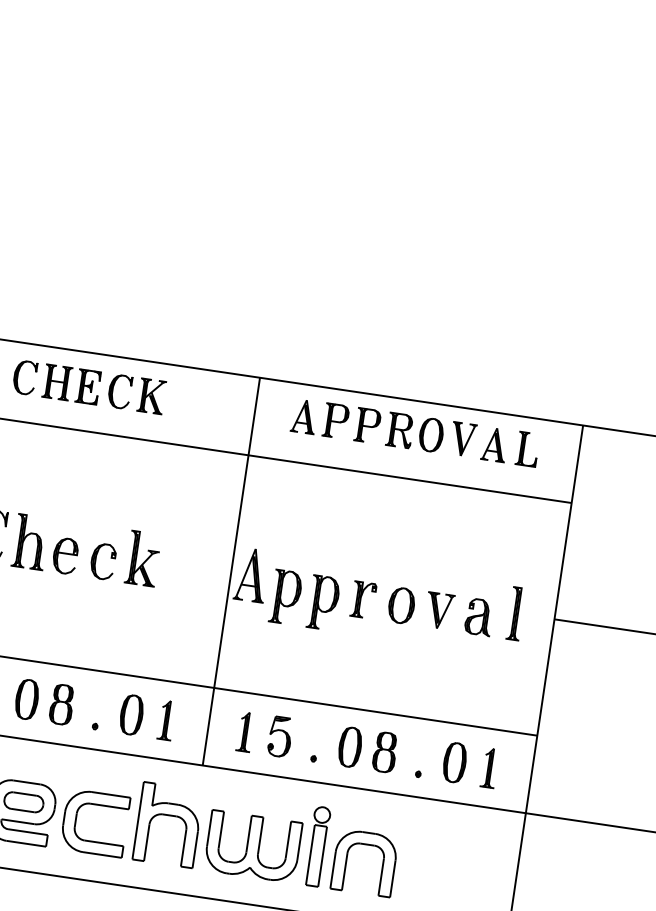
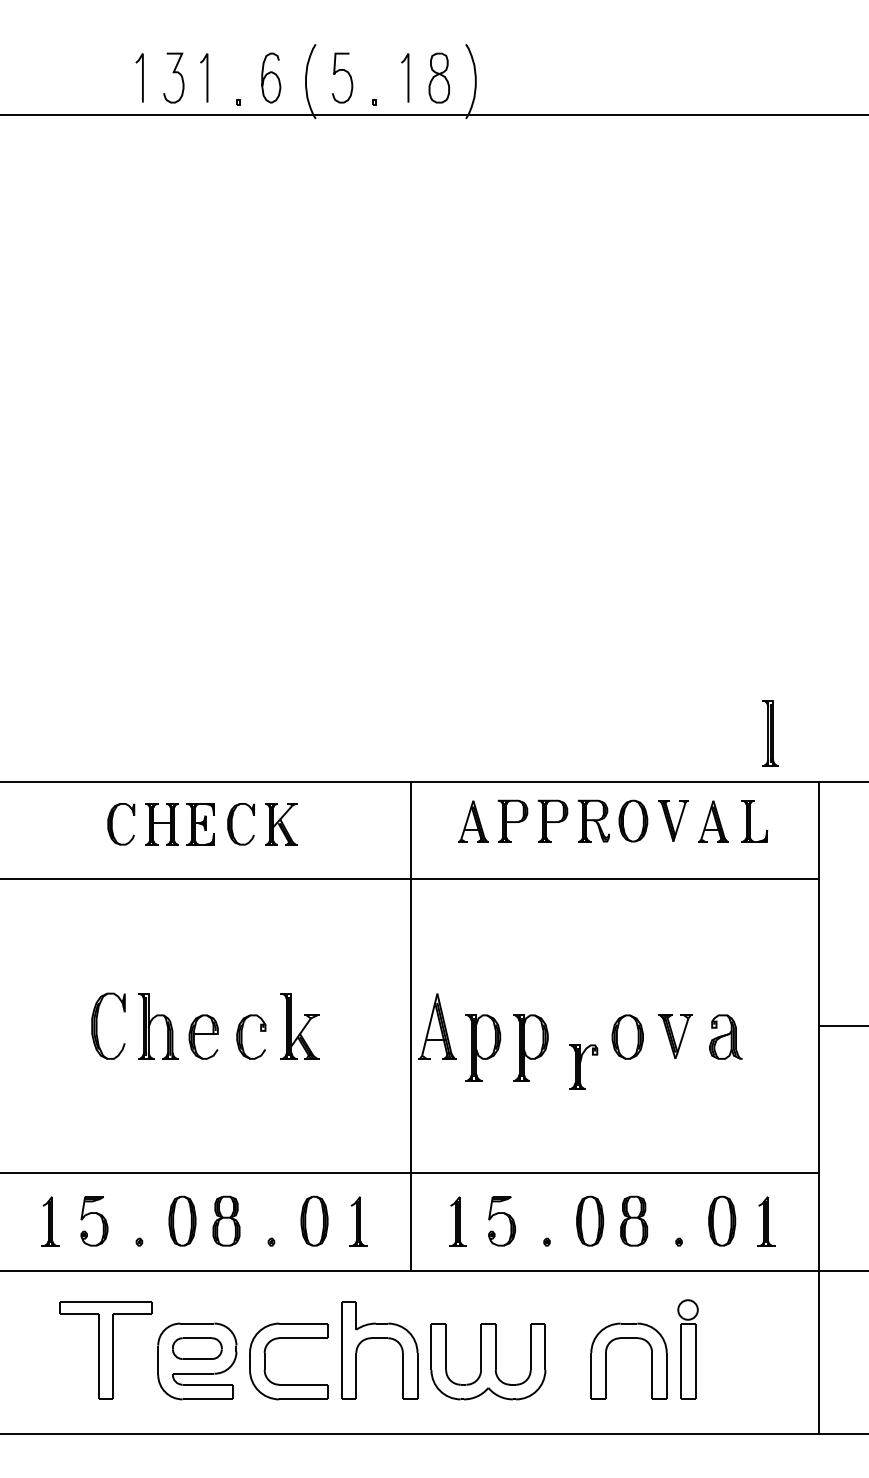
part: (363, 599) -> (583, 1066), moved
part: (516, 613) -> (770, 733), moved
part: (317, 846) -> (687, 1349), moved

